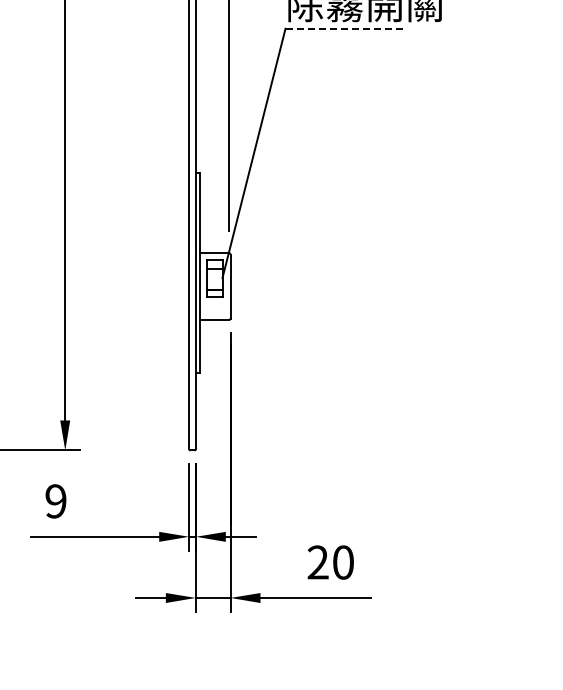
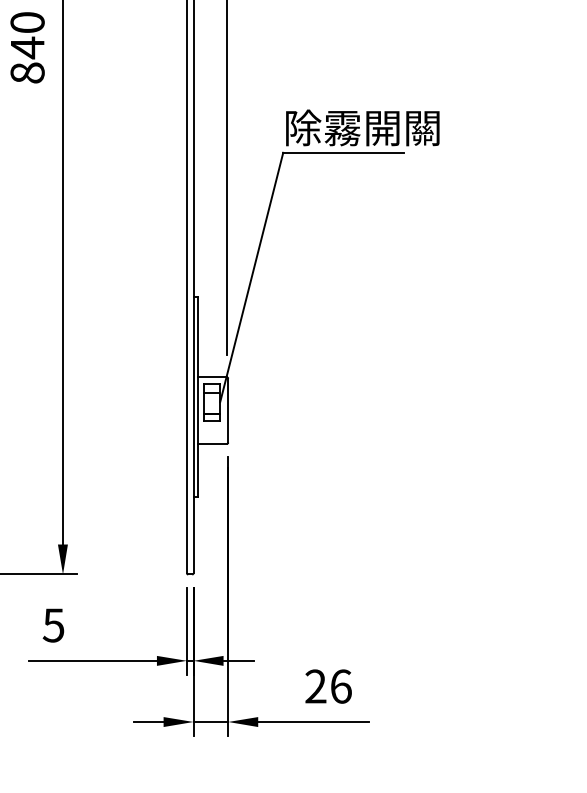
line: (346, 28) -> (344, 152), dashed -> solid
text: (55, 501) -> (53, 625), 9 -> 5
text: (343, 562) -> (341, 686), 20 -> 26

